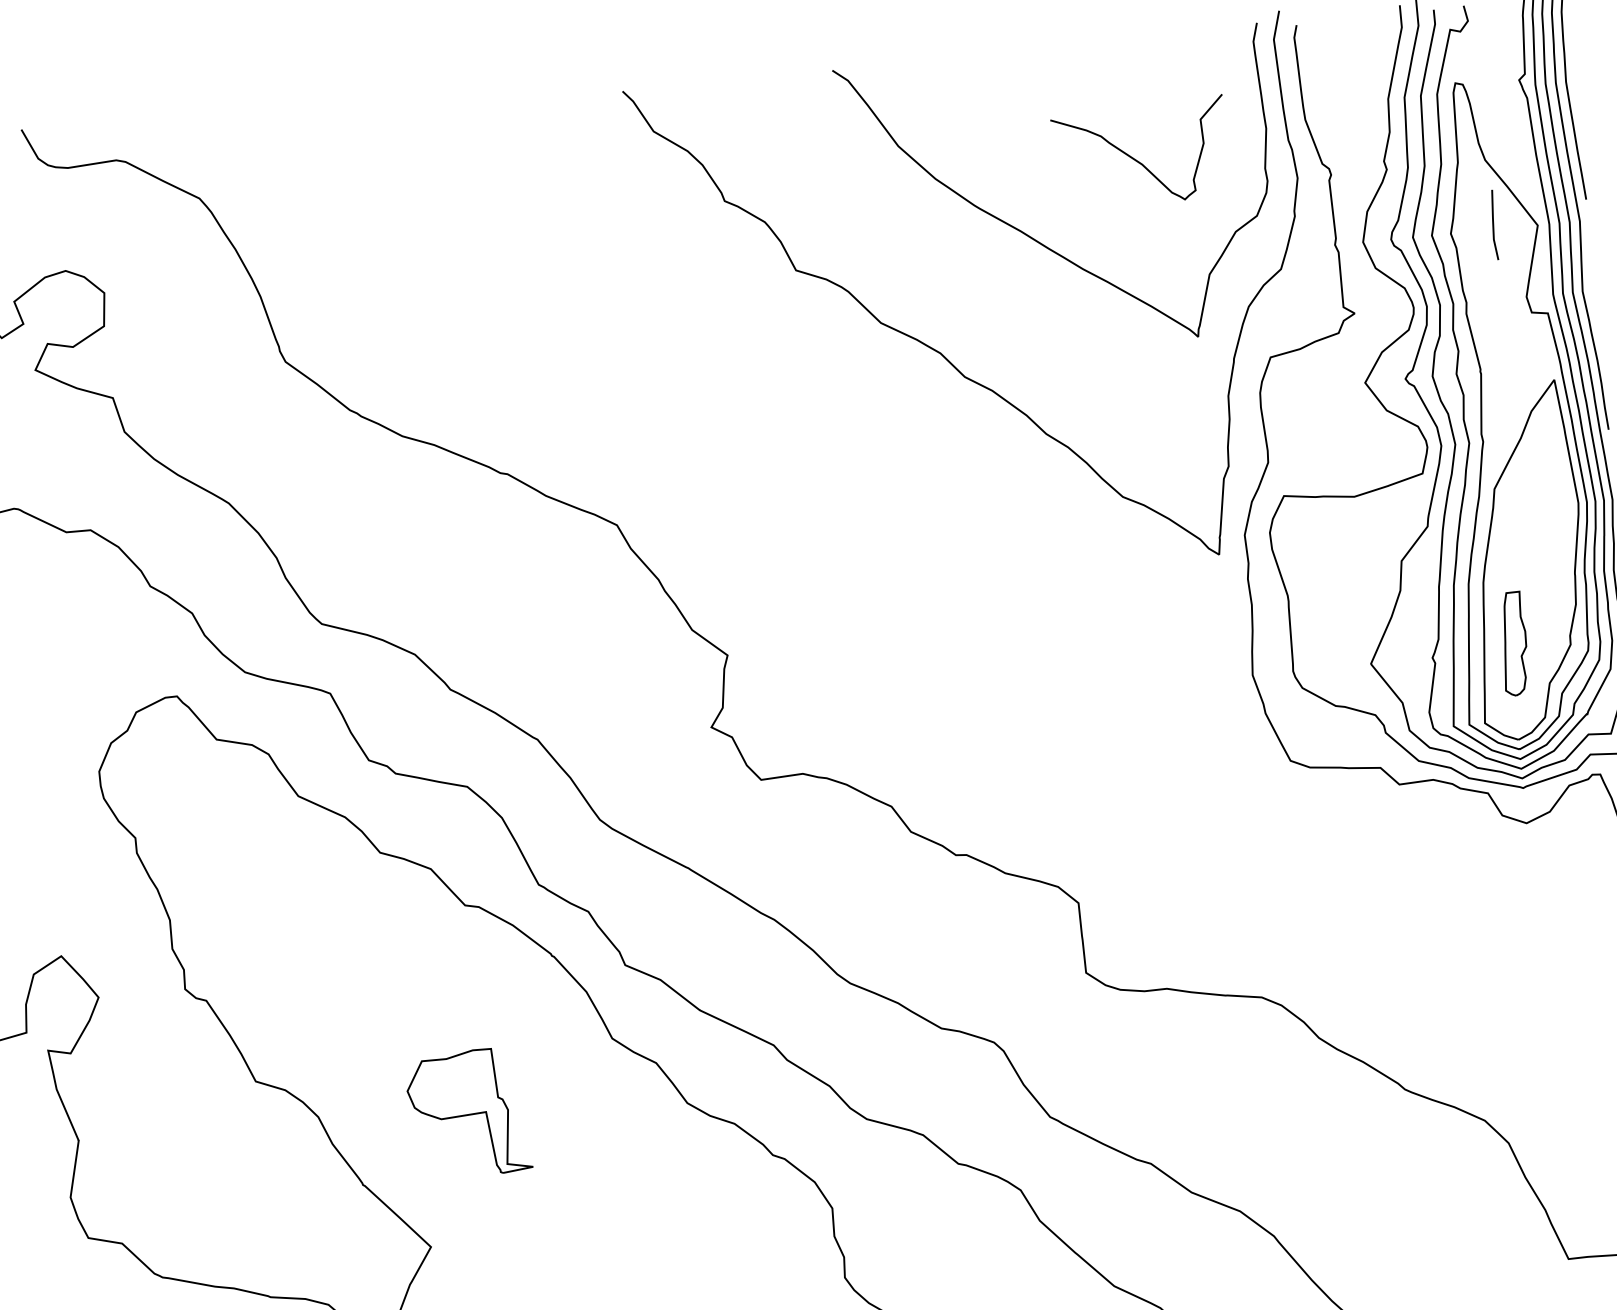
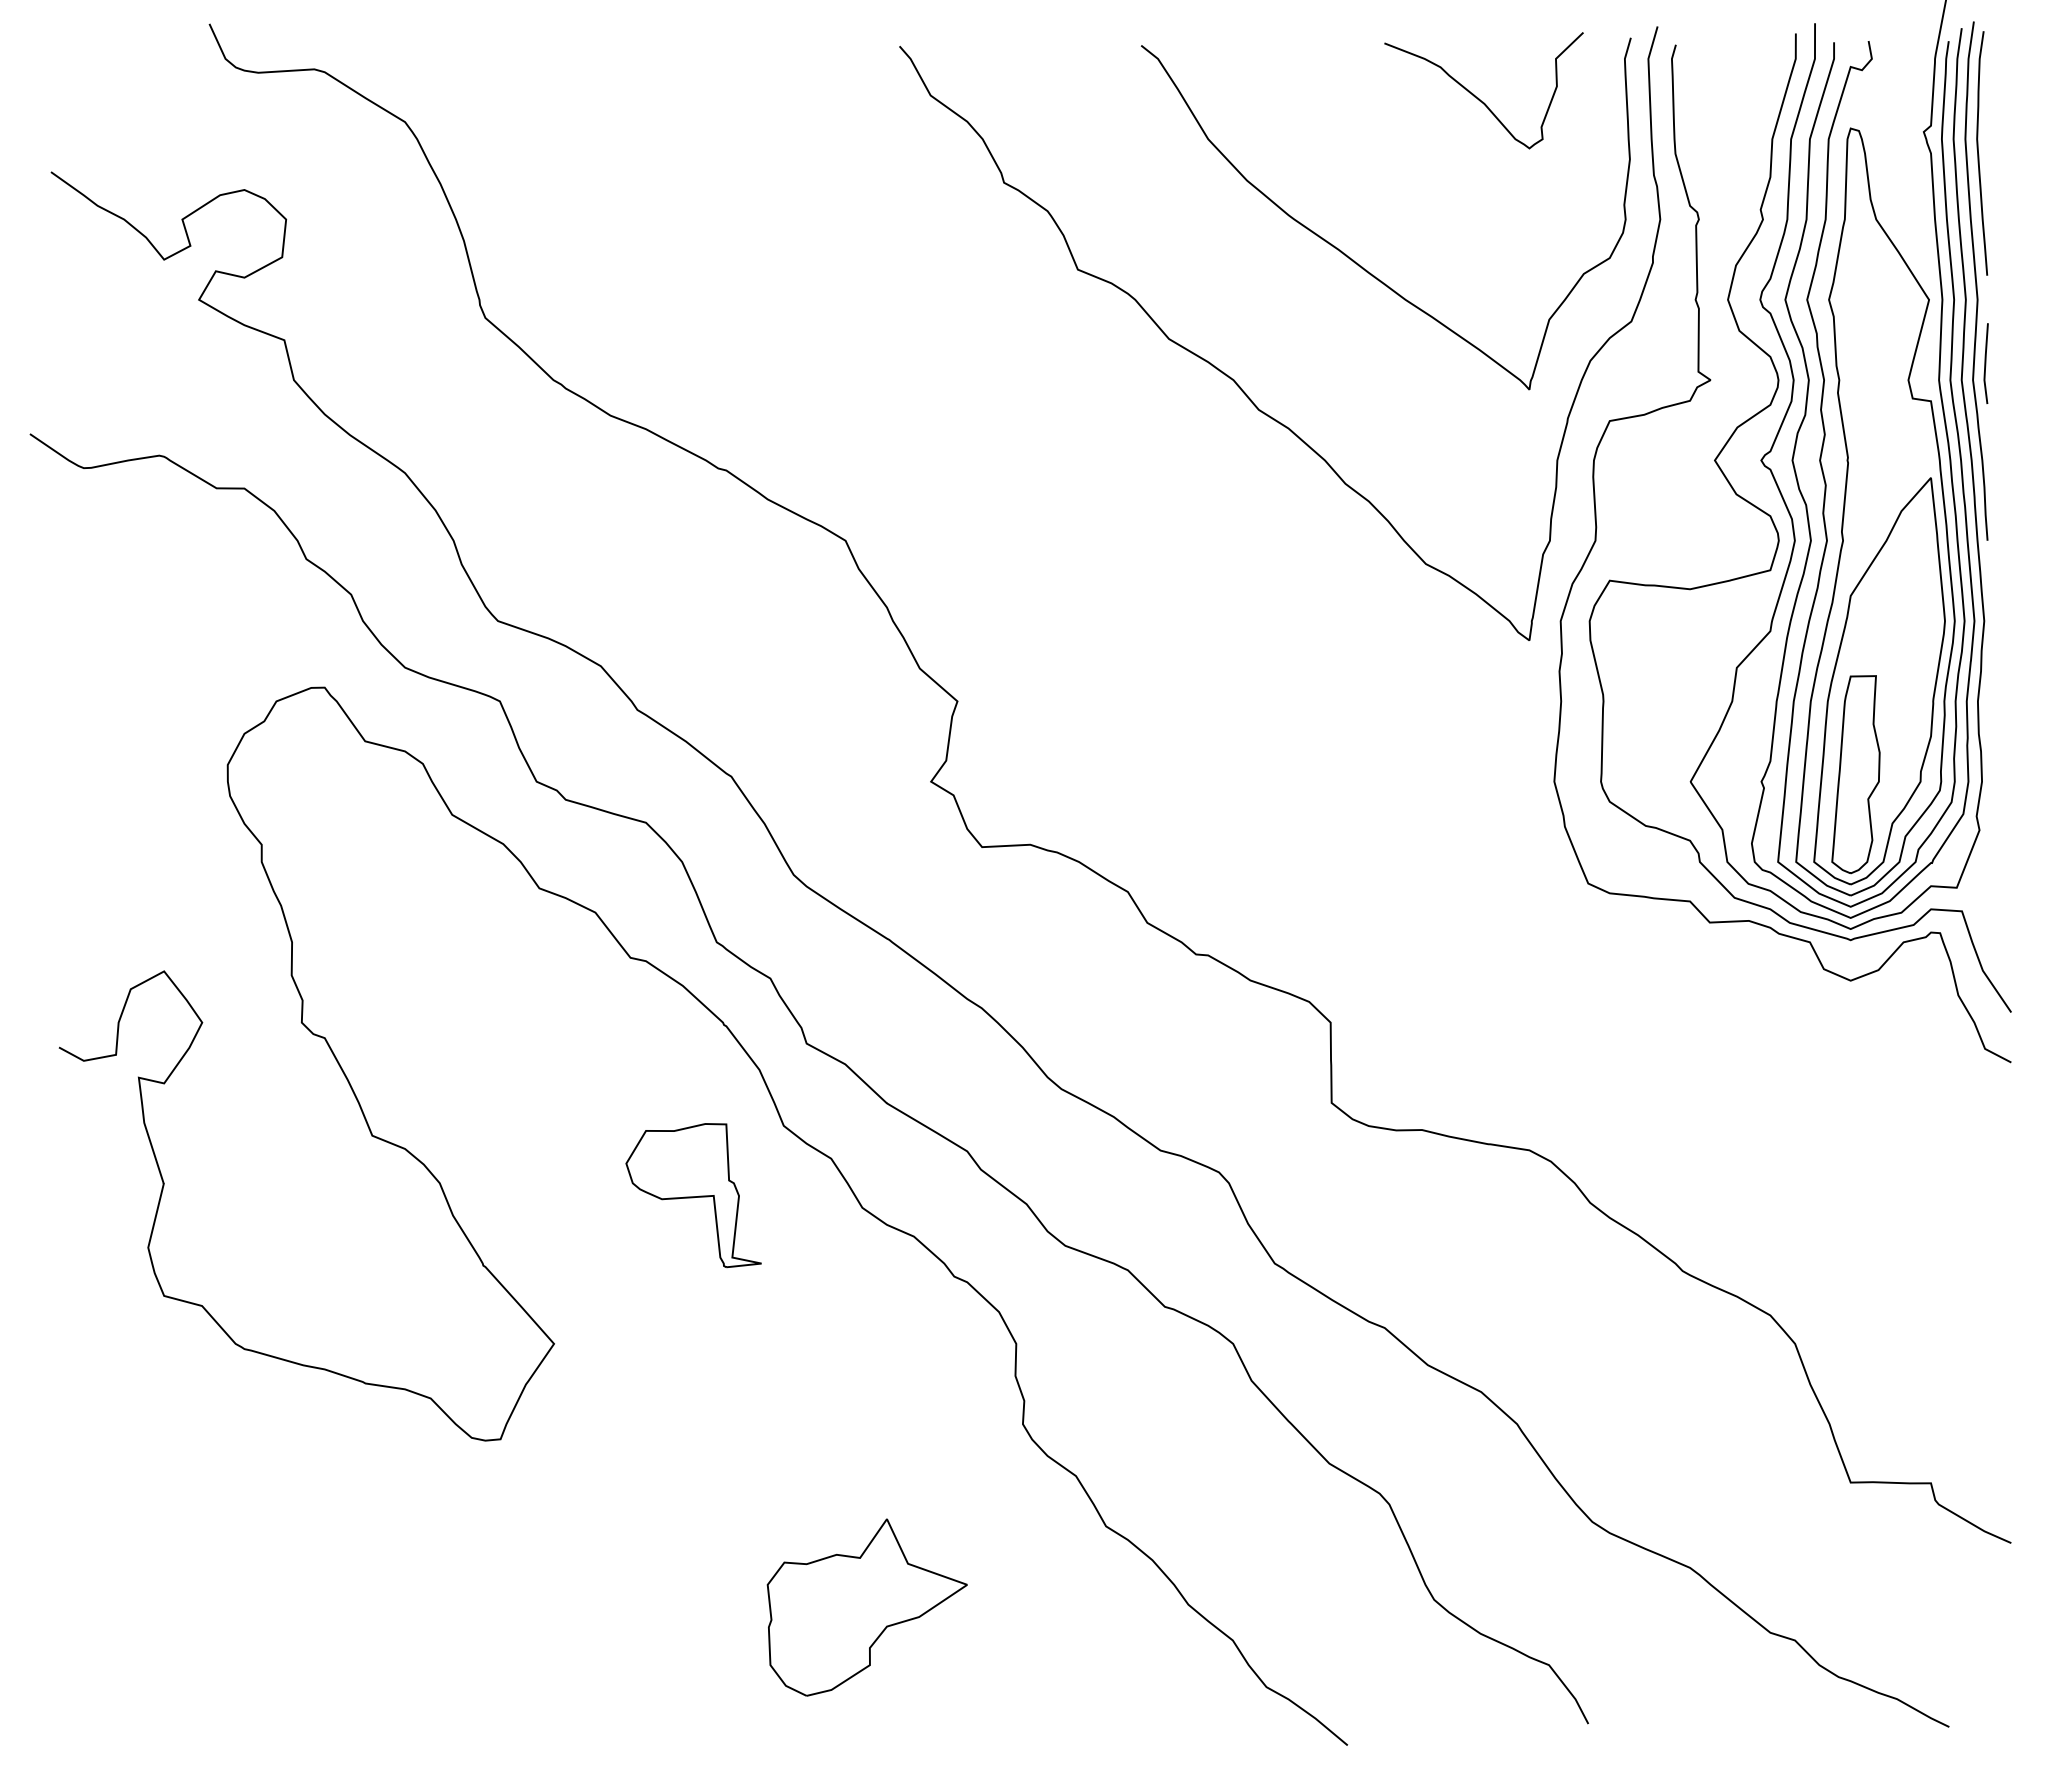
curve: (1136, 159) -> (1478, 97), moved
line: (1493, 225) -> (1985, 363), moved
part: (1513, 643) -> (1855, 774), size x1.67
part: (468, 1113) -> (693, 1195), moved

